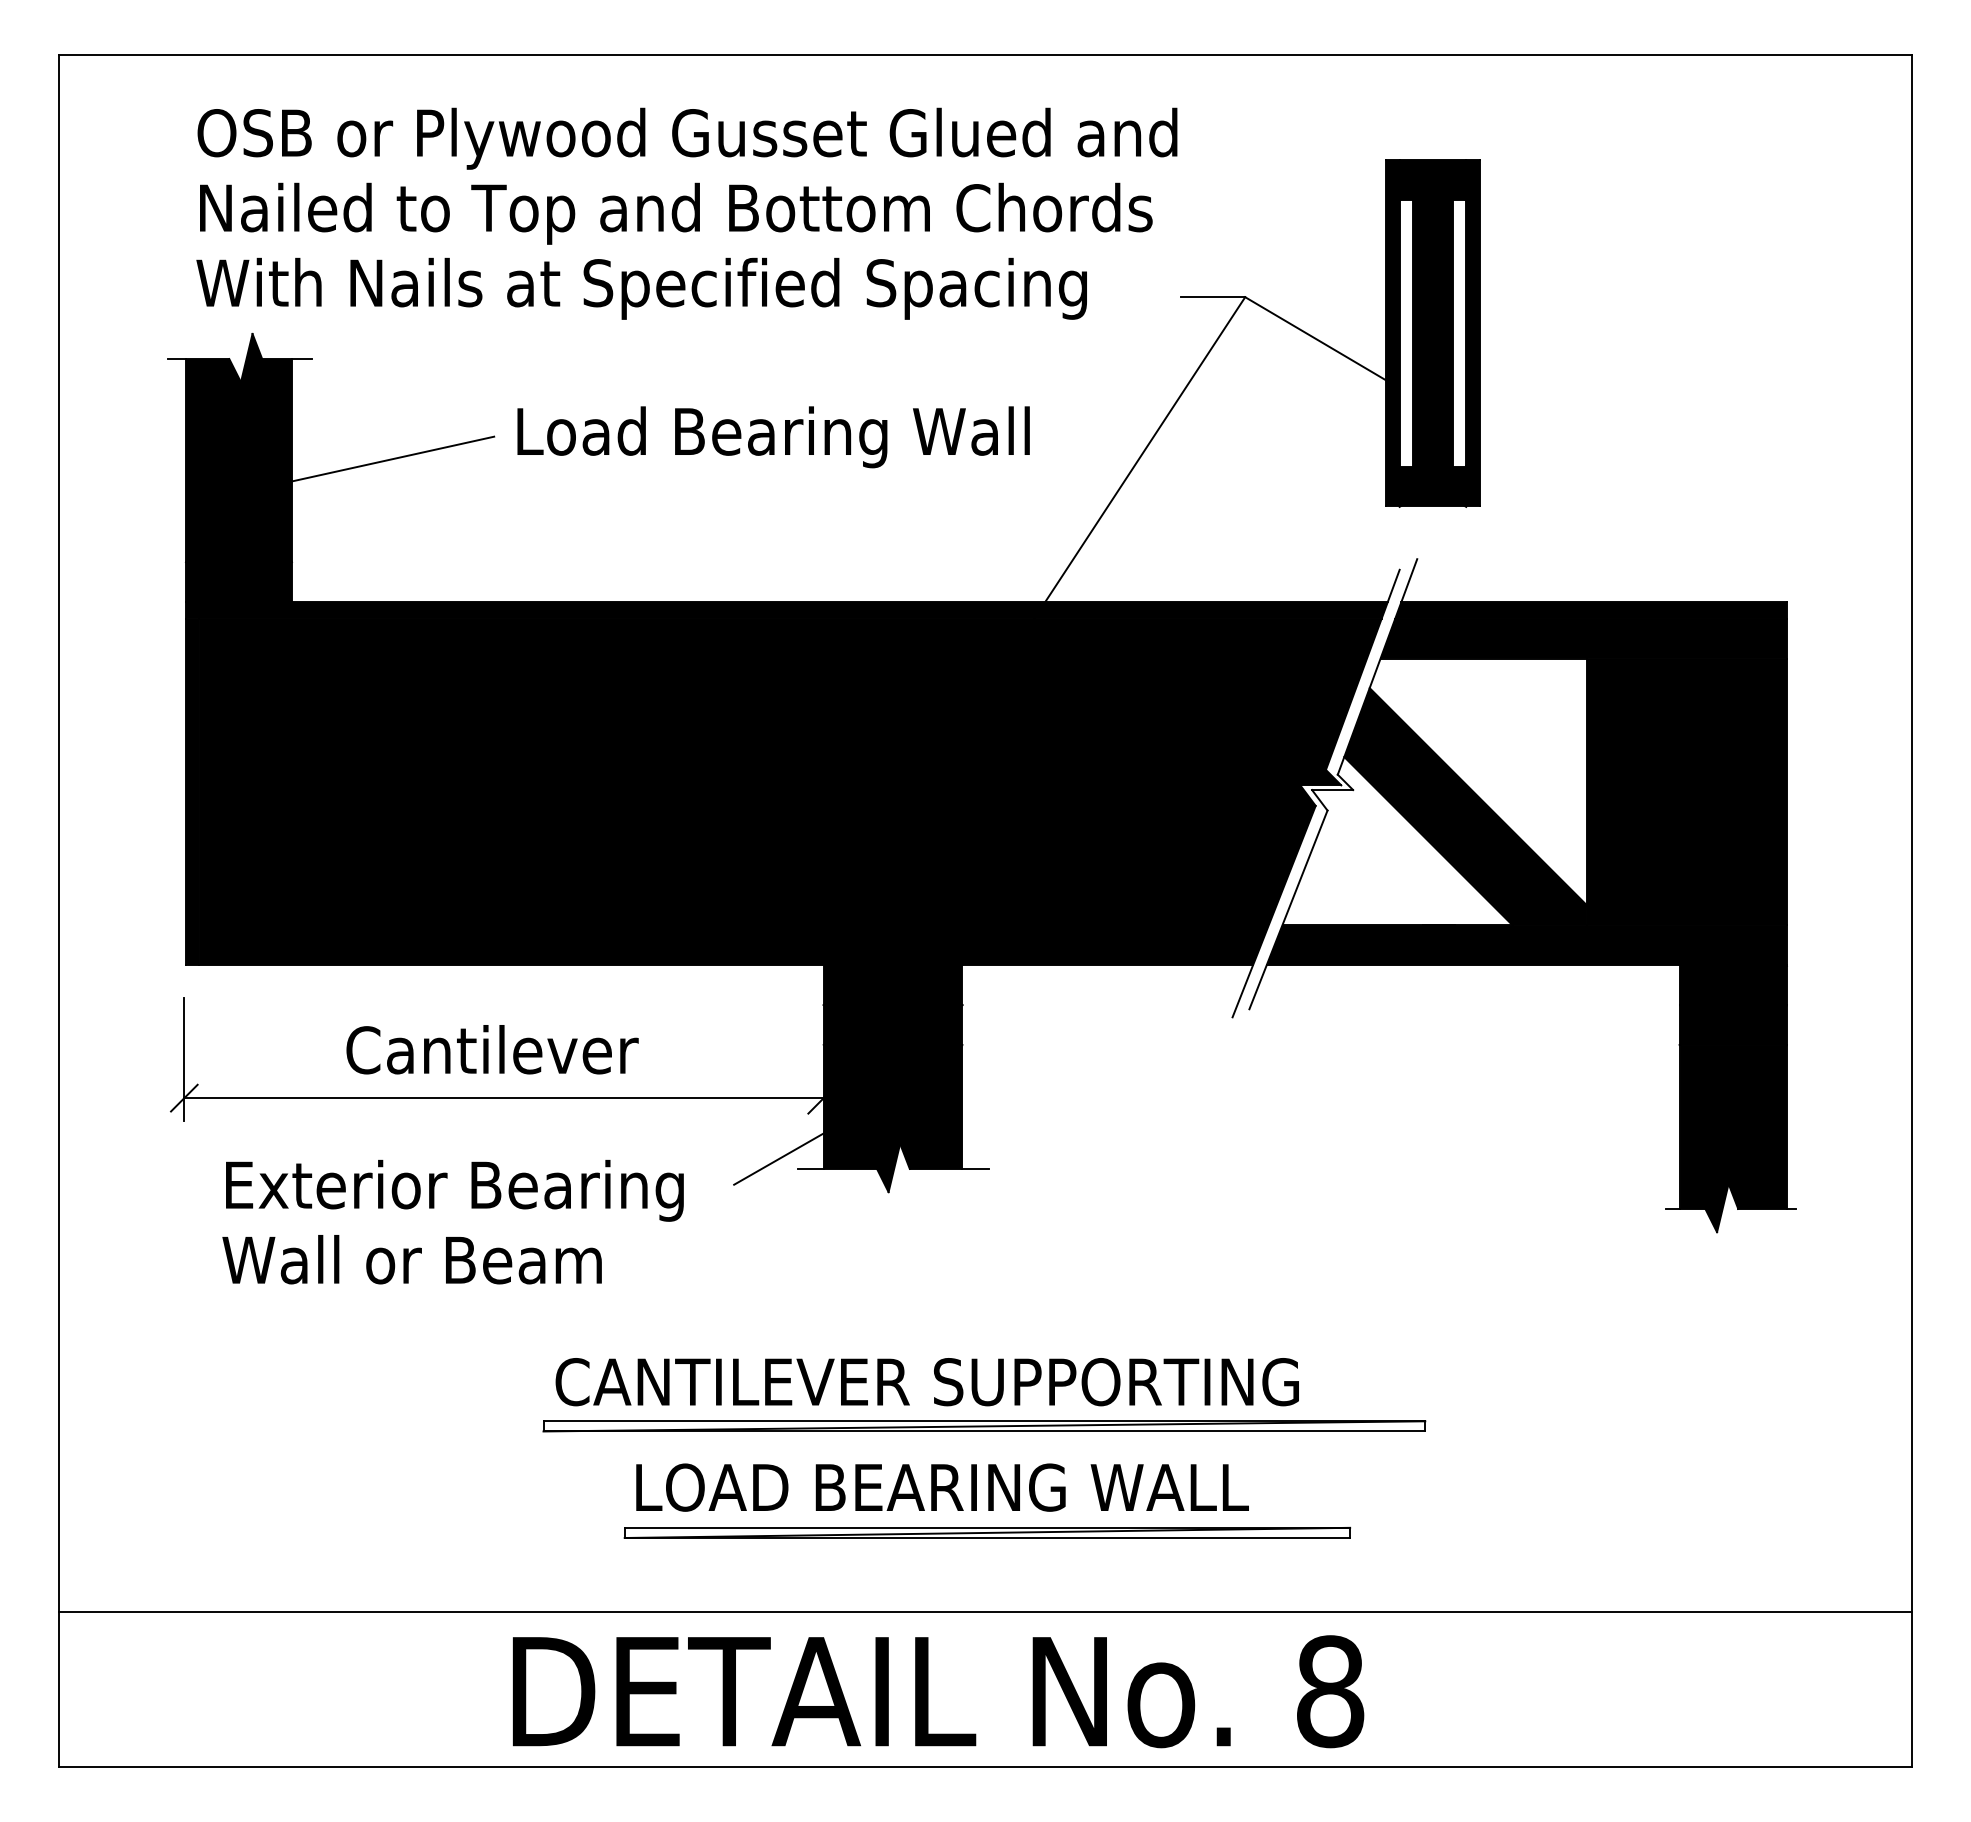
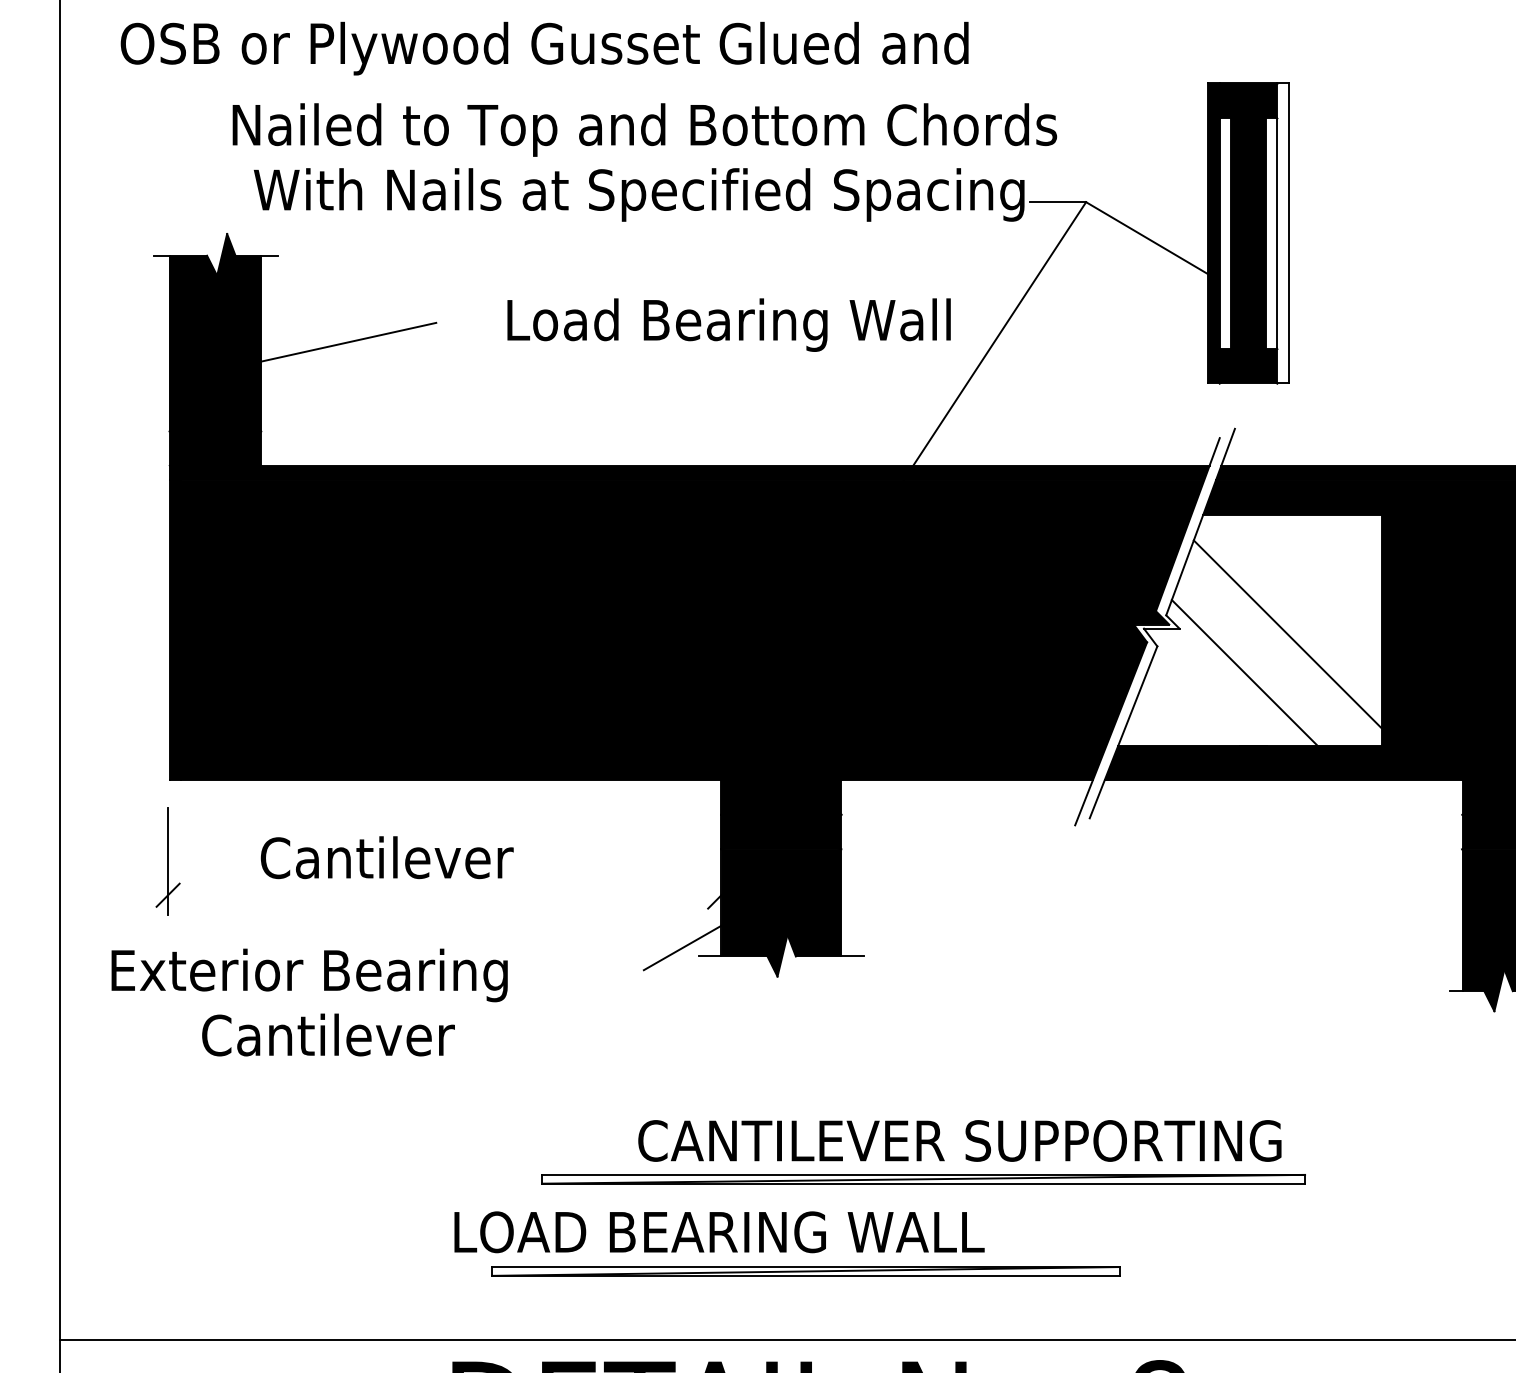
text: (687, 138) -> (544, 48), moved
text: (676, 213) -> (645, 129), moved
text: (641, 288) -> (639, 194), moved
fill: (1472, 332) -> (1282, 232), removed
text: (773, 437) -> (728, 325), moved
fill: (1465, 806) -> (1276, 642), removed
text: (492, 1049) -> (387, 857), moved
line: (503, 1098) -> (444, 895), removed
text: (454, 1190) -> (309, 975), moved
text: (411, 1259) -> (364, 1034), Wall or Beam -> Cantilever
text: (926, 1382) -> (959, 1141), moved
part: (984, 1426) -> (923, 1179), moved
text: (942, 1487) -> (719, 1232), moved
part: (986, 1532) -> (805, 1271), moved

